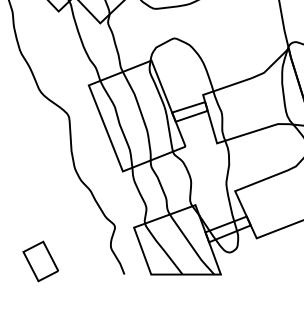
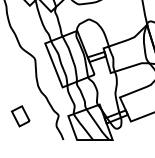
part: (40, 261) -> (20, 116), moved

